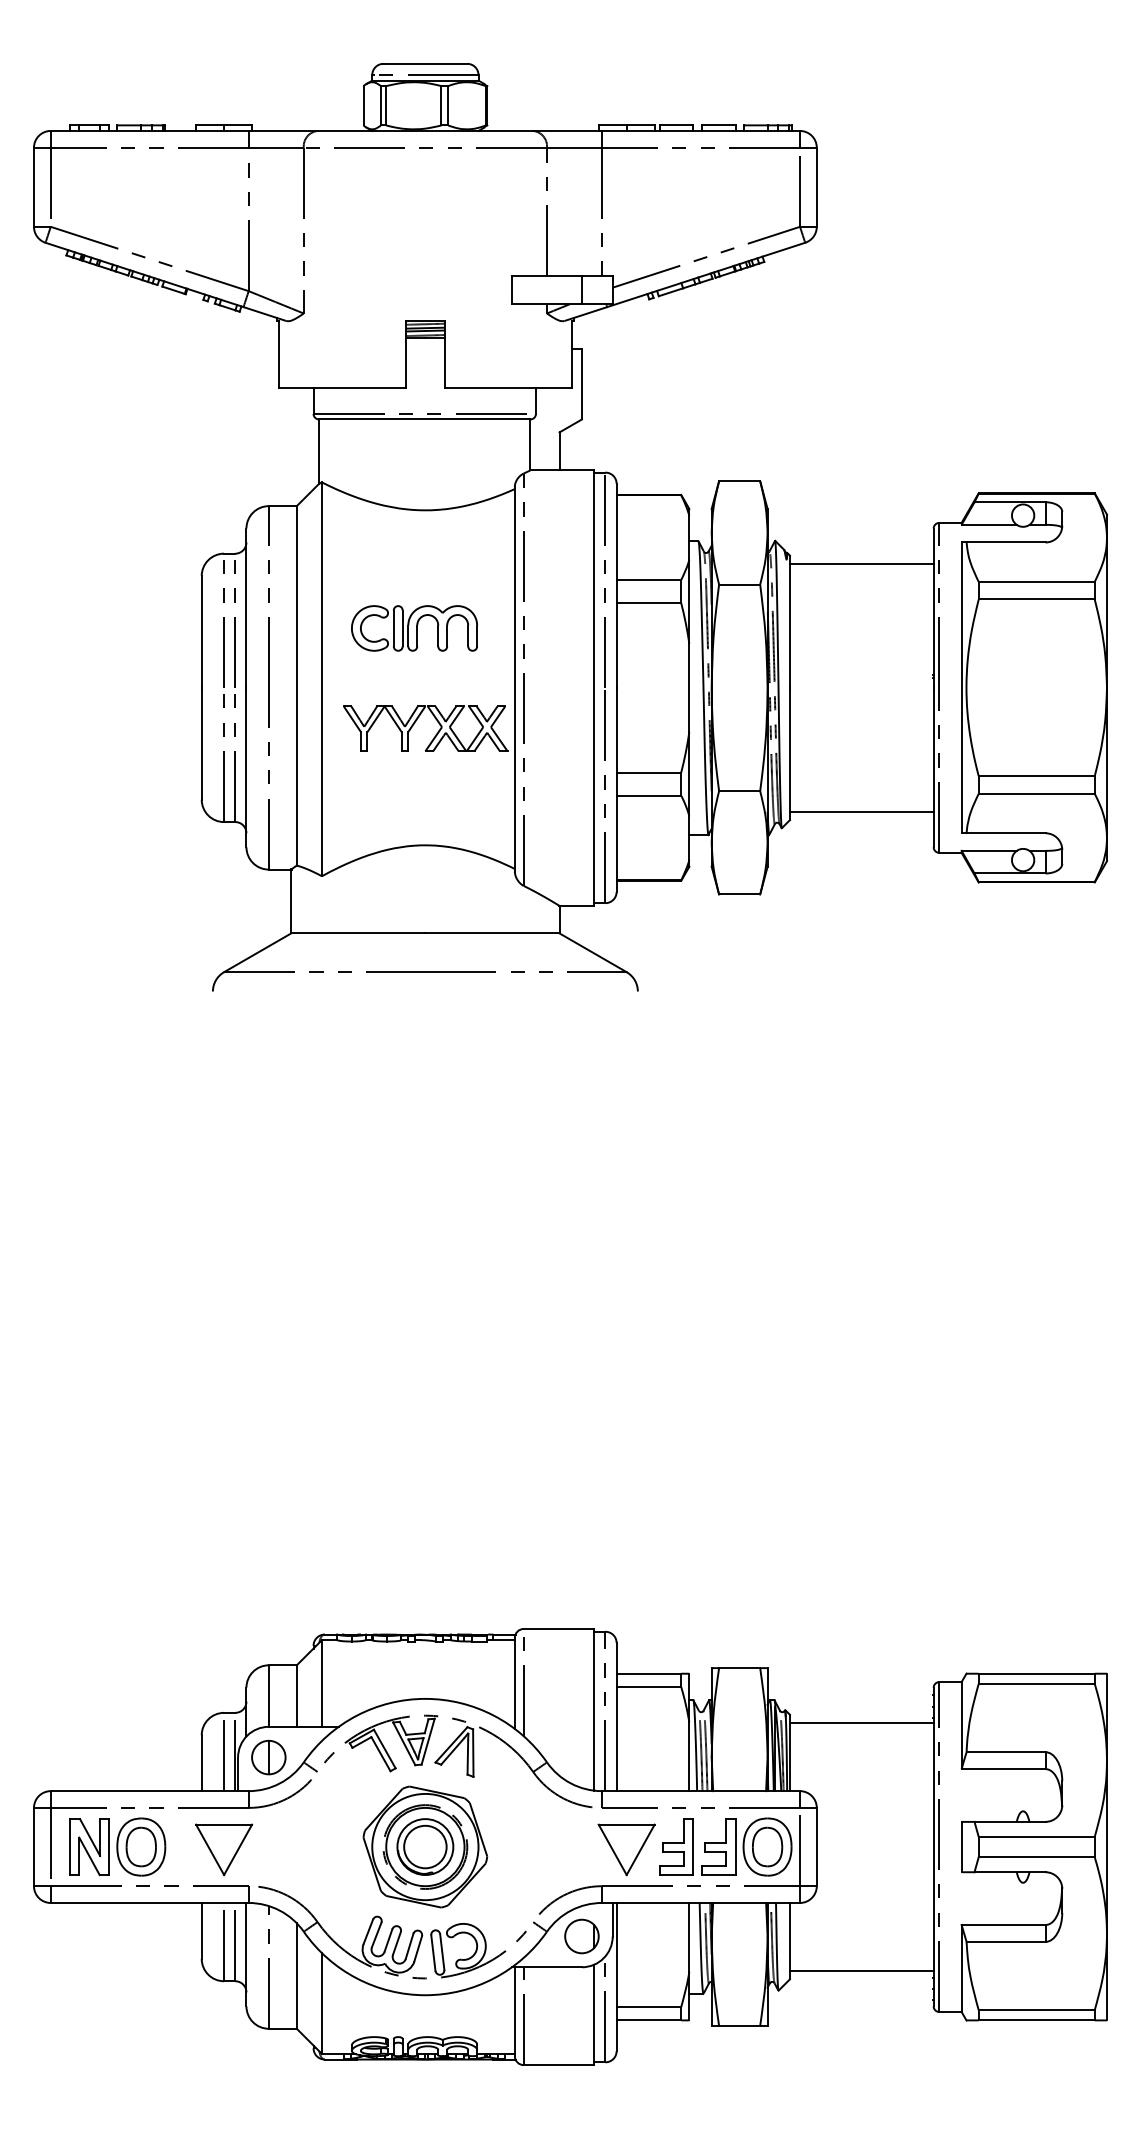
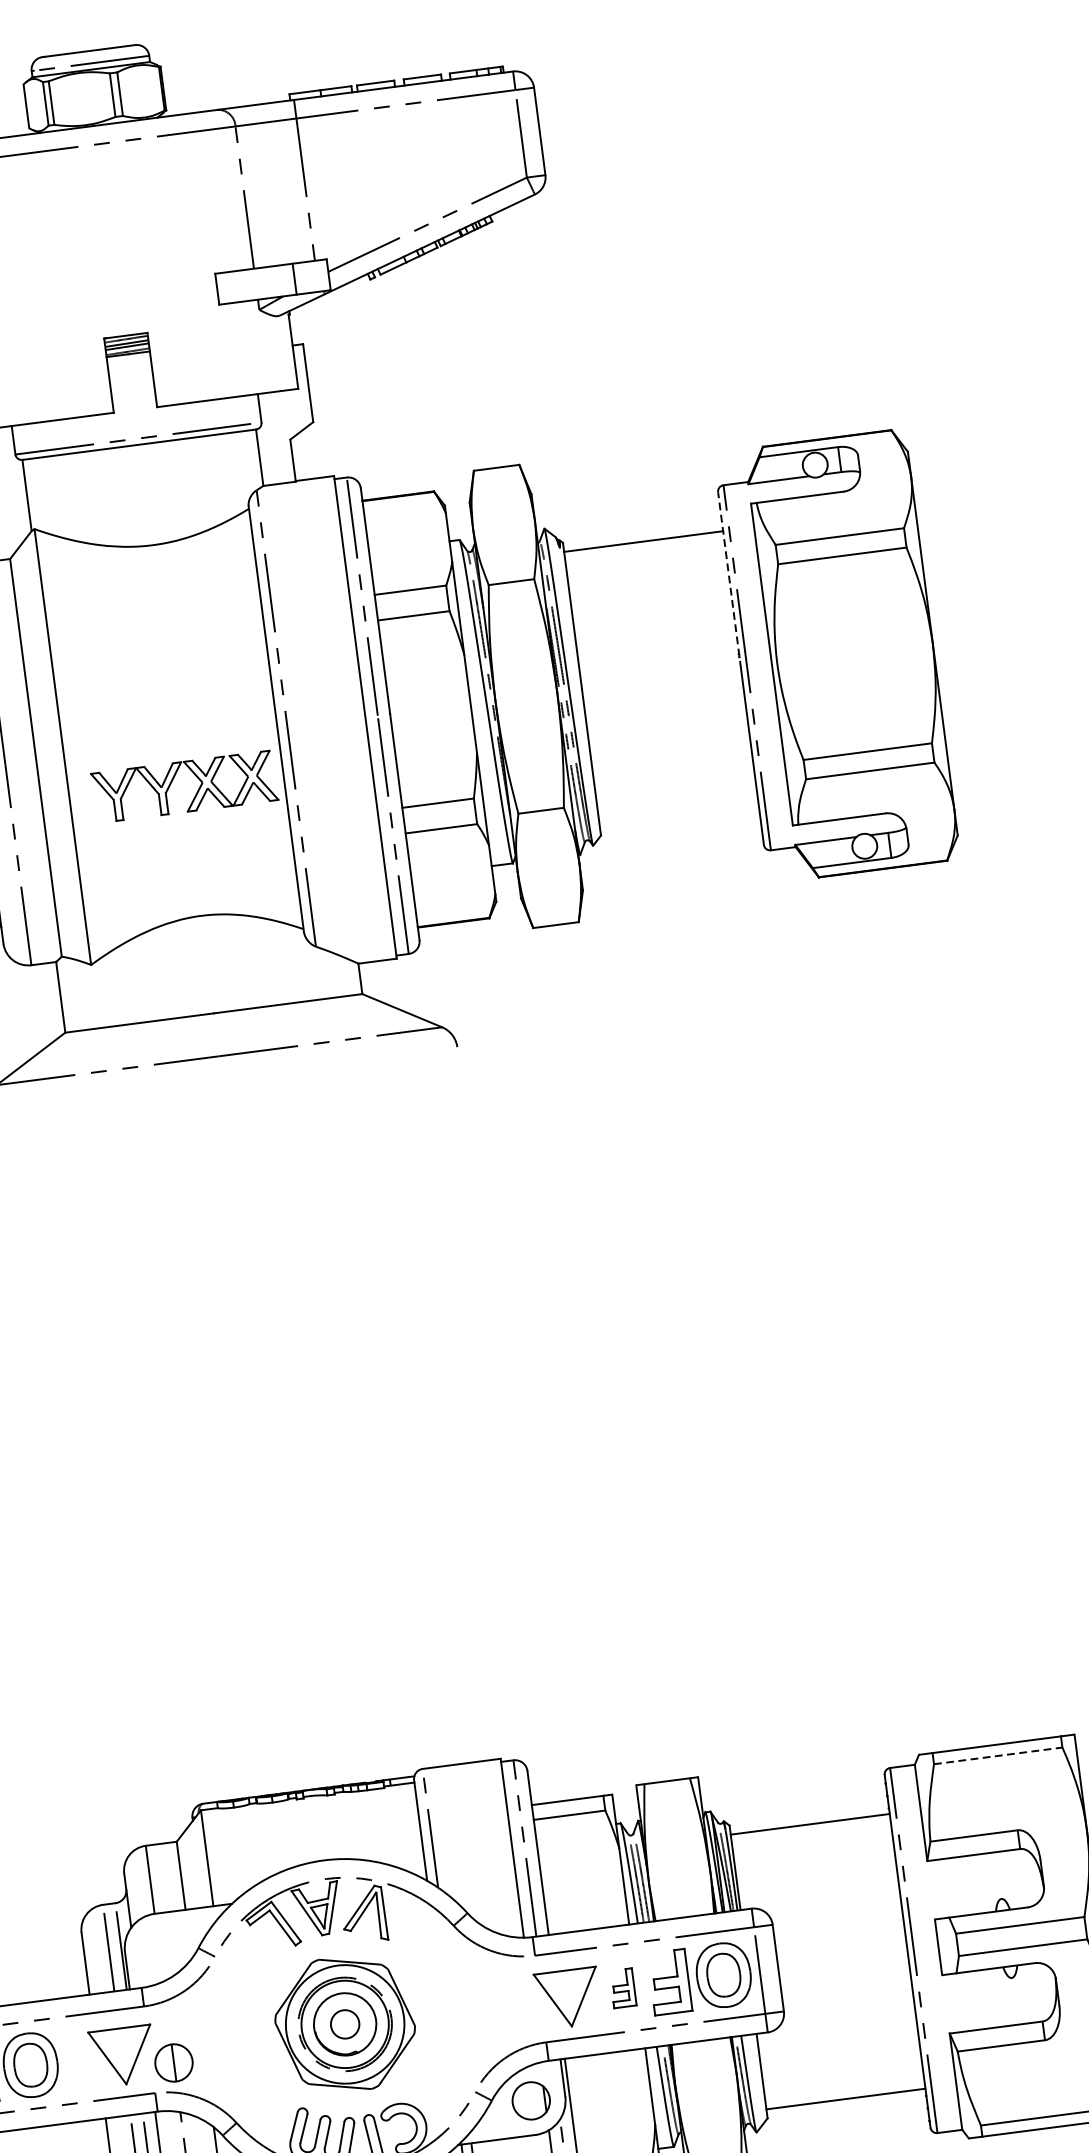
line: (933, 608) -> (729, 580), solid -> dashed
part: (414, 628) -> (157, 677), removed
line: (861, 812) -> (679, 816), removed
line: (1037, 1683) -> (999, 1755), solid -> dashed
part: (268, 1757) -> (173, 2062), moved
circle: (425, 1846) -> (345, 2023), size x0.6
part: (676, 1846) -> (622, 1987), size x0.6

